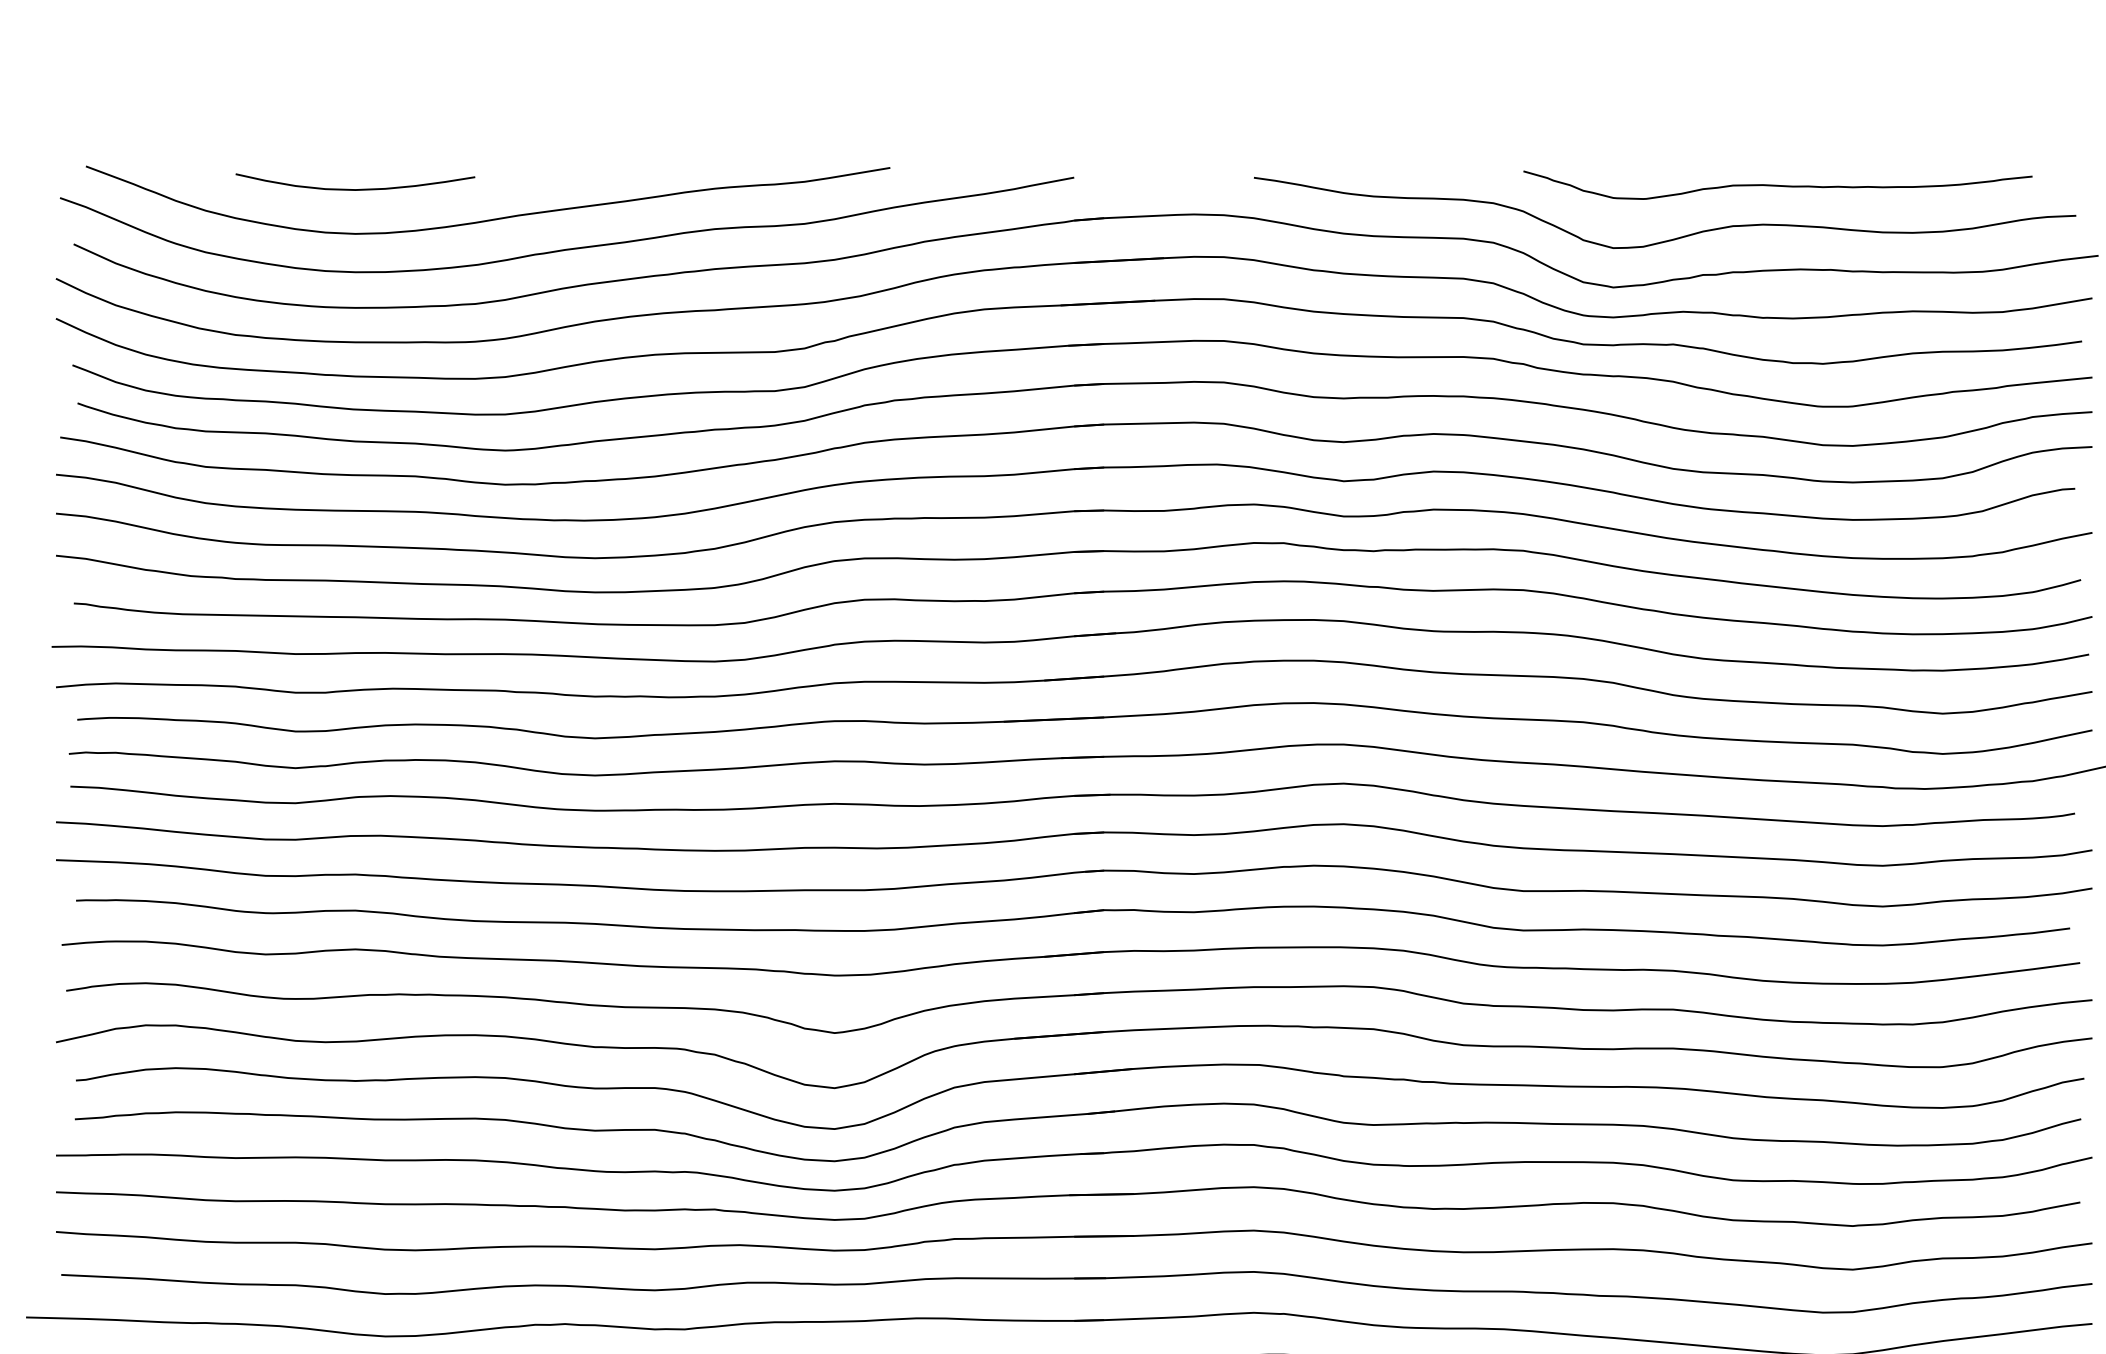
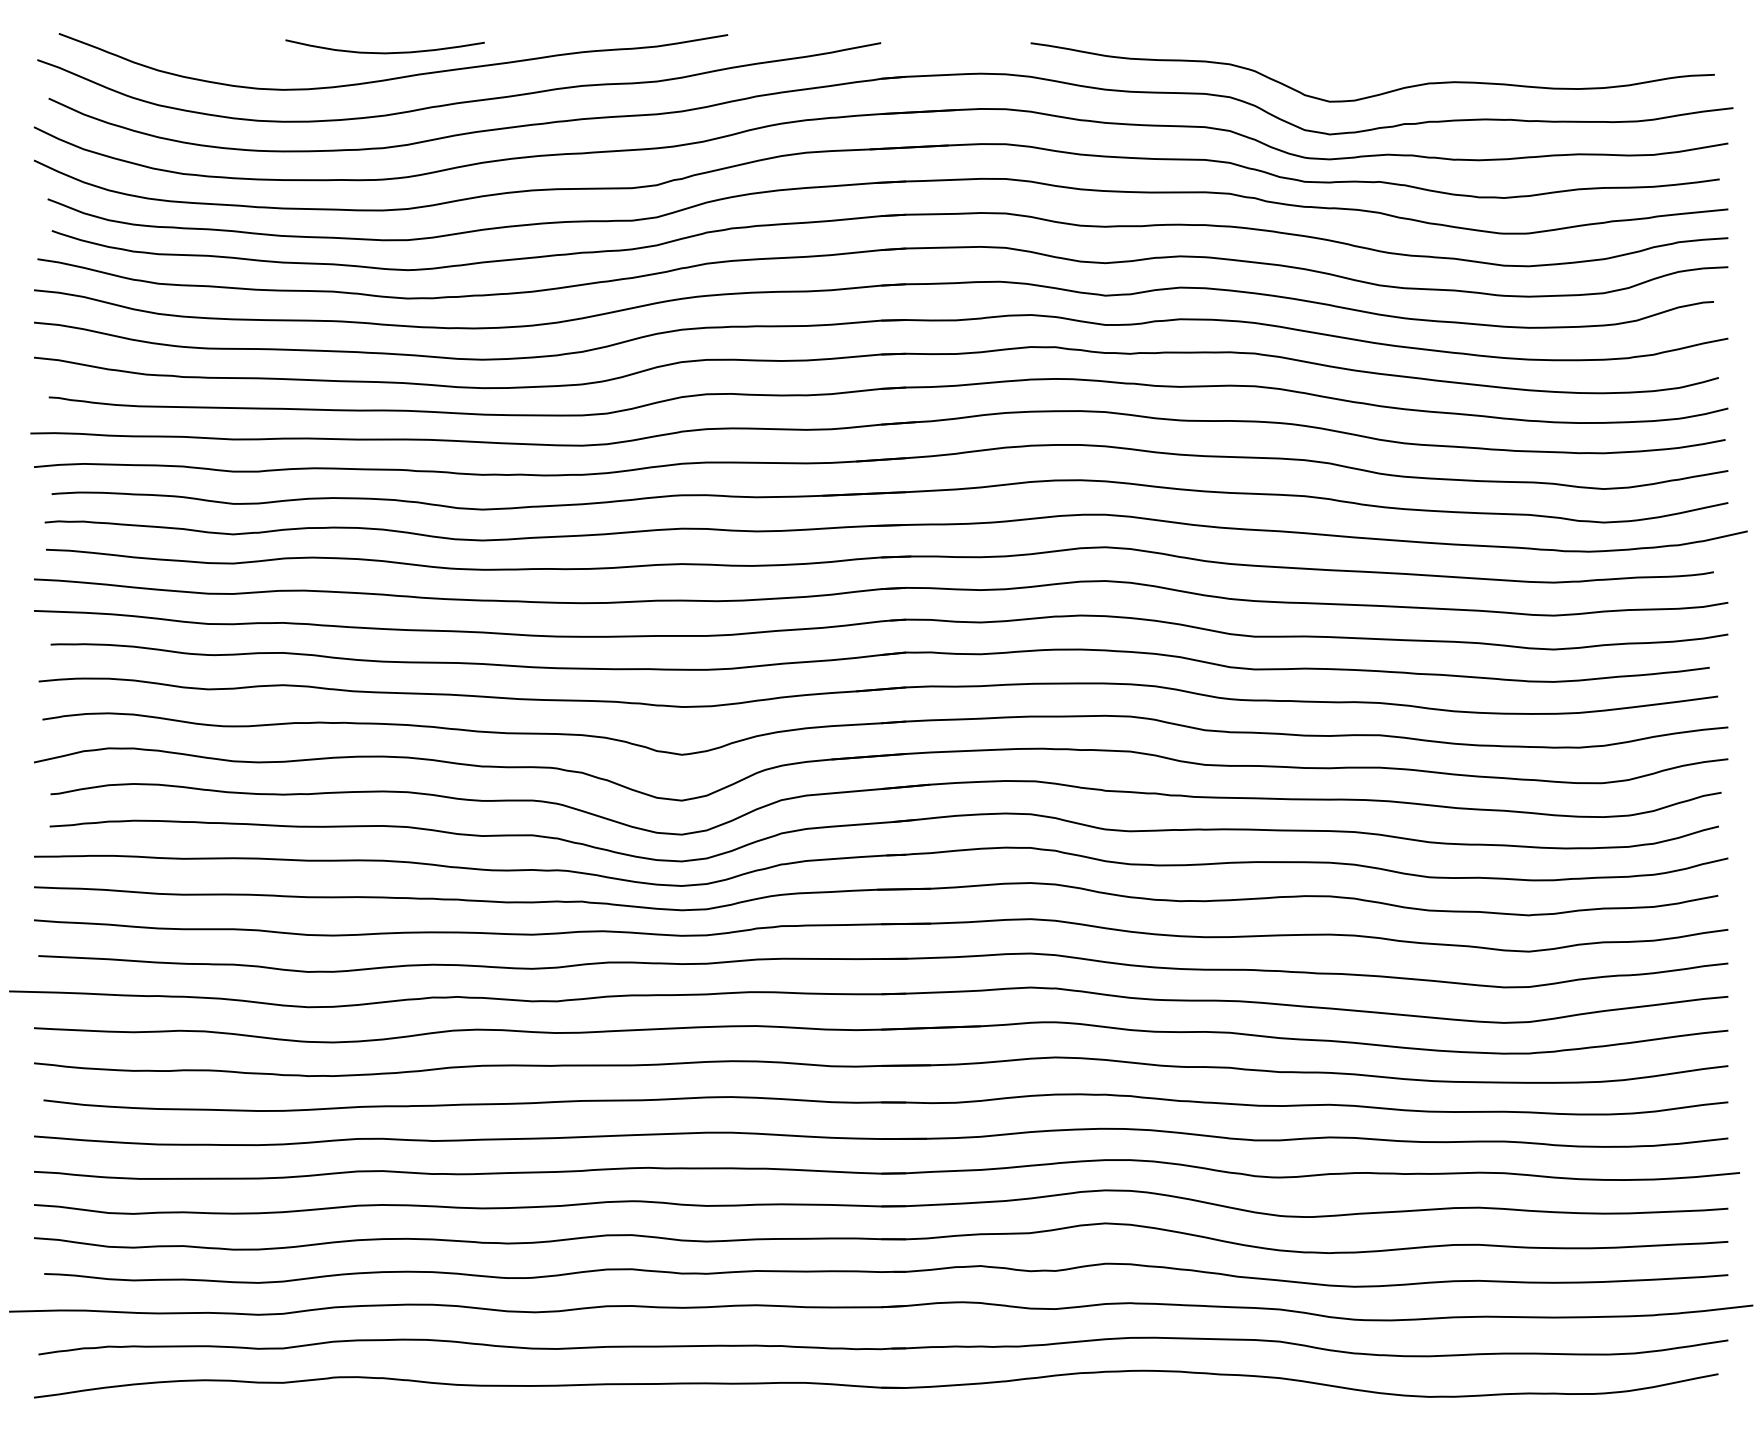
curve: (1777, 185) -> (1466, 49), removed
curve: (354, 188) -> (384, 52), moved

